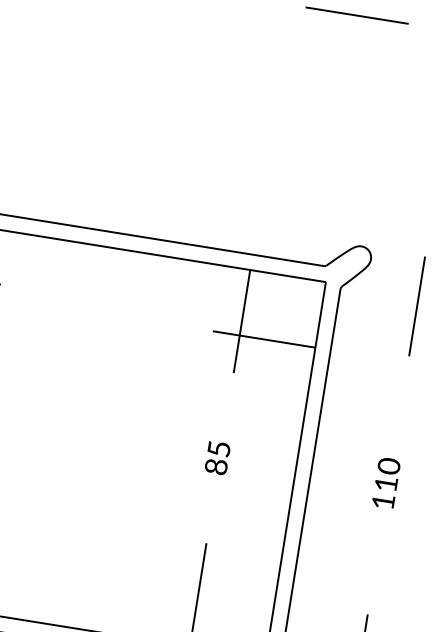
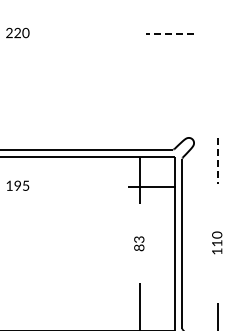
line: (357, 16) -> (170, 34), solid -> dashed
line: (417, 307) -> (218, 161), solid -> dashed
text: (219, 448) -> (139, 239), 85 -> 83

